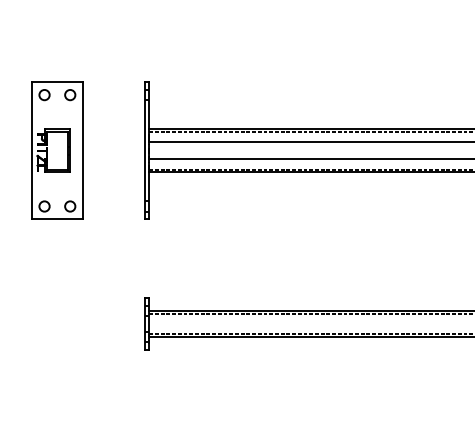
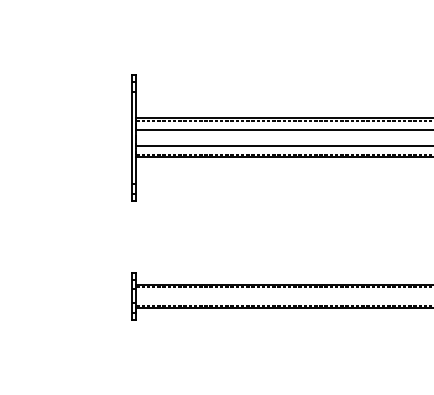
part: (57, 150) -> (52, 137), removed

